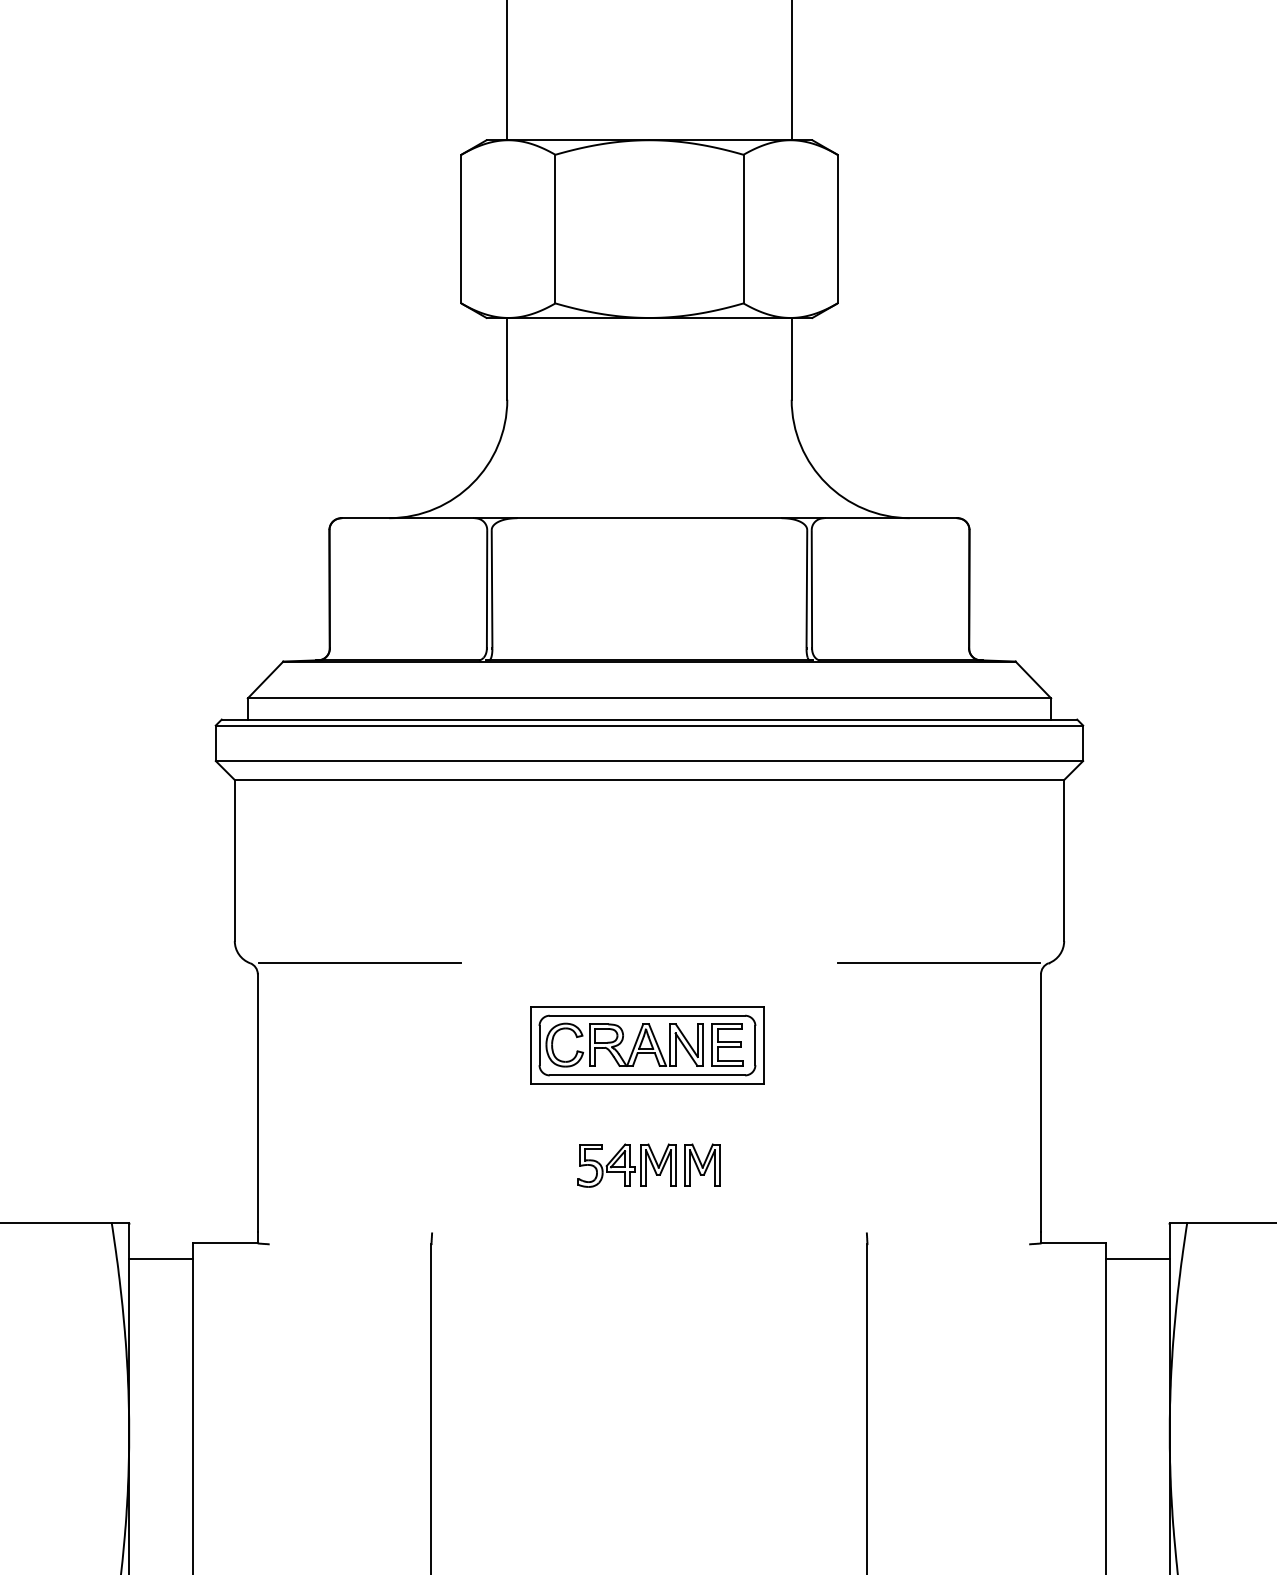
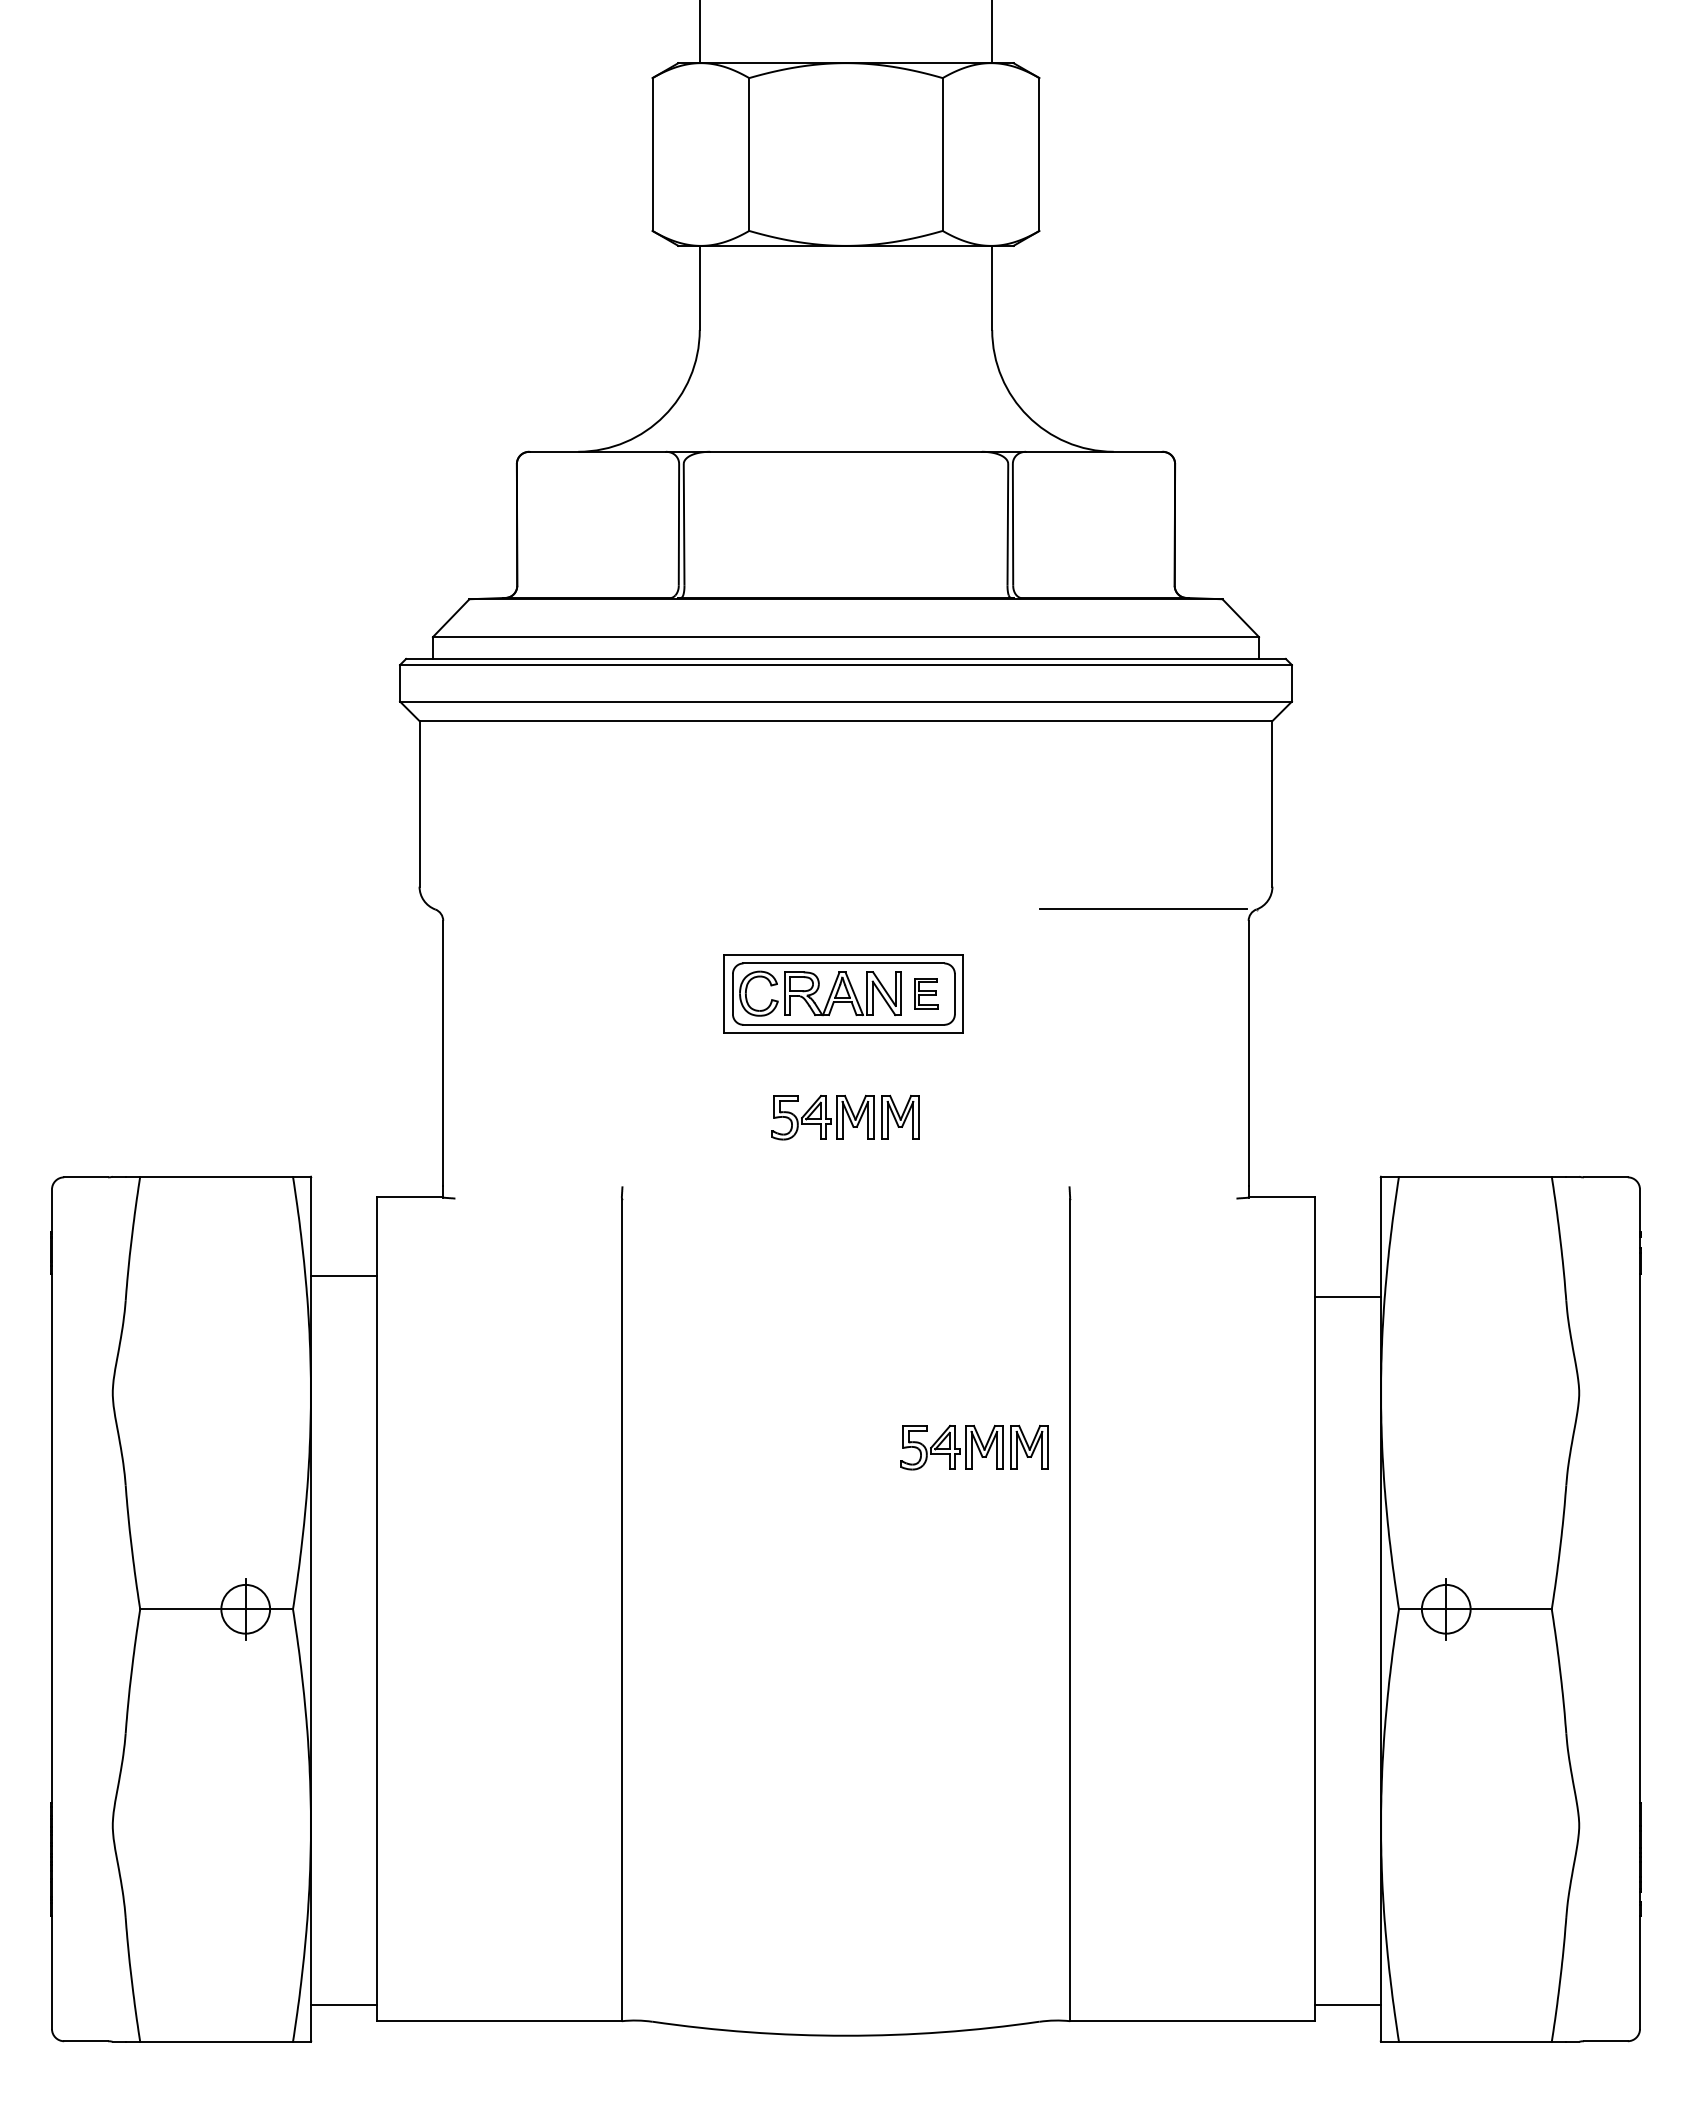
line: (359, 962) -> (547, 908), removed
part: (727, 1044) -> (926, 993), size x0.7
line: (160, 1258) -> (343, 1276), moved
line: (1137, 1258) -> (1347, 1297), moved
part: (774, 1486) -> (974, 1447), added

